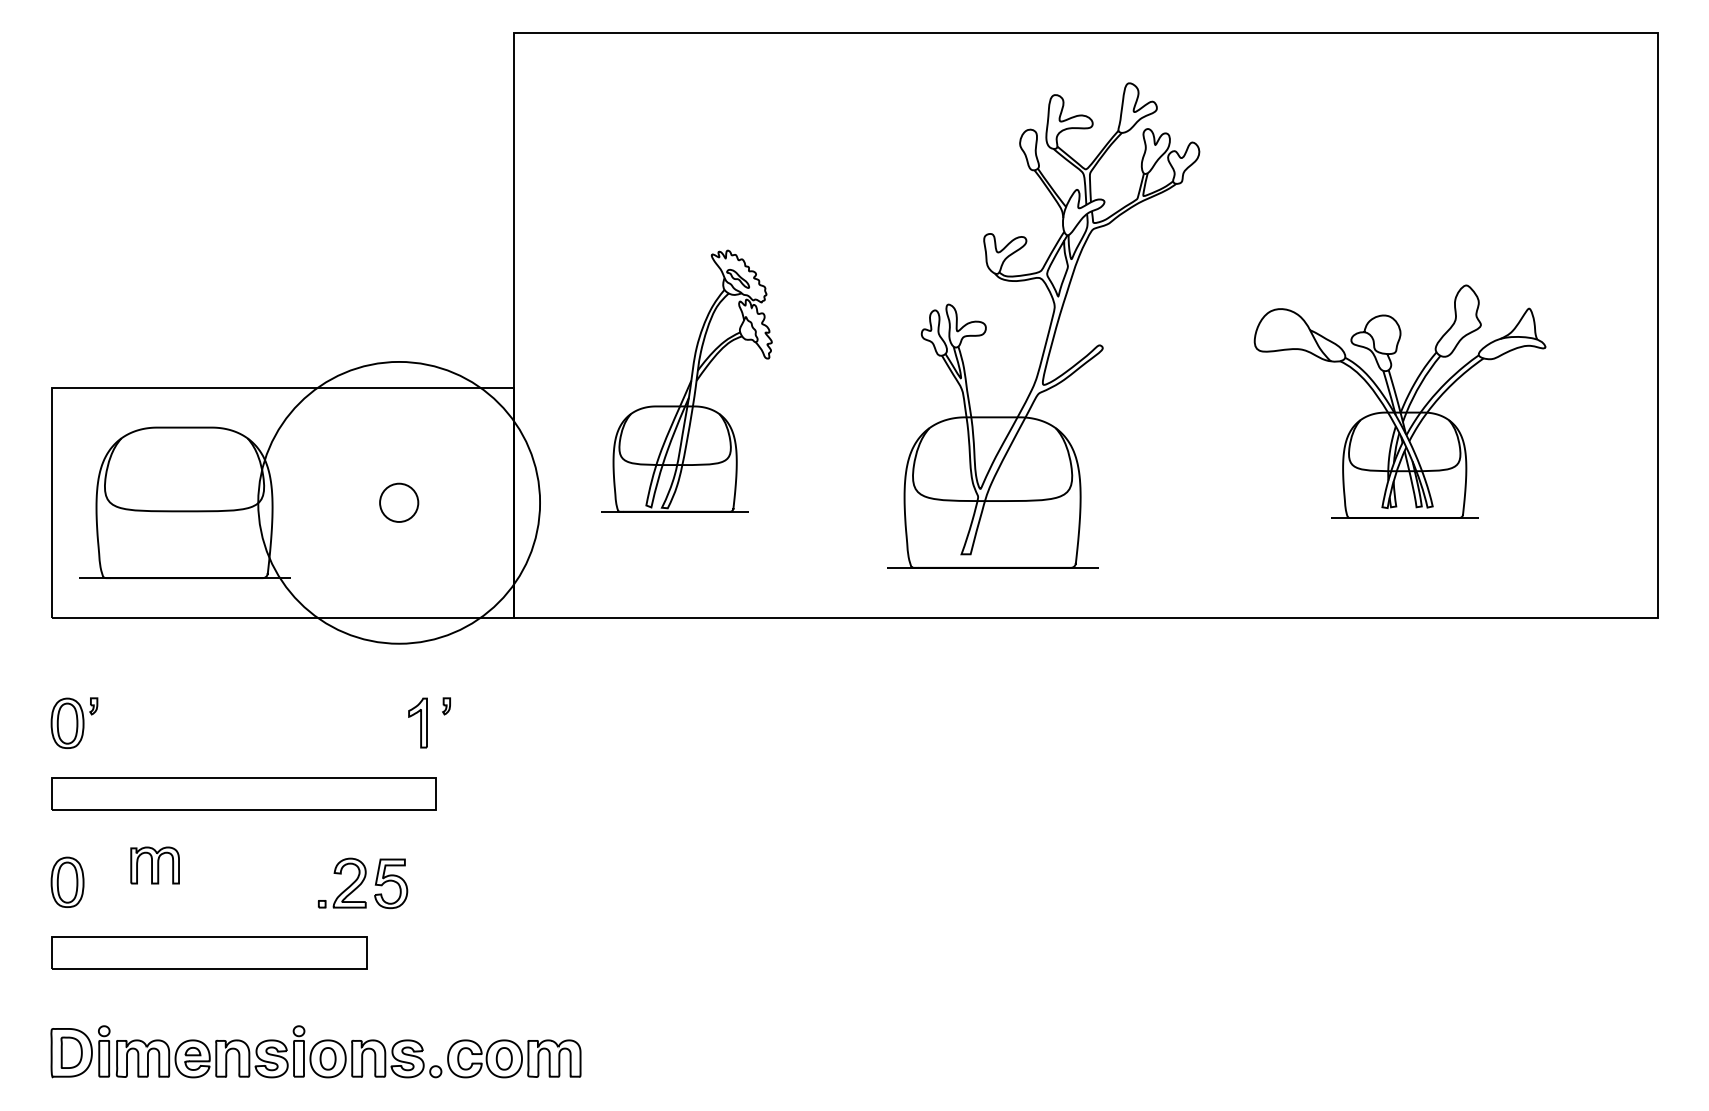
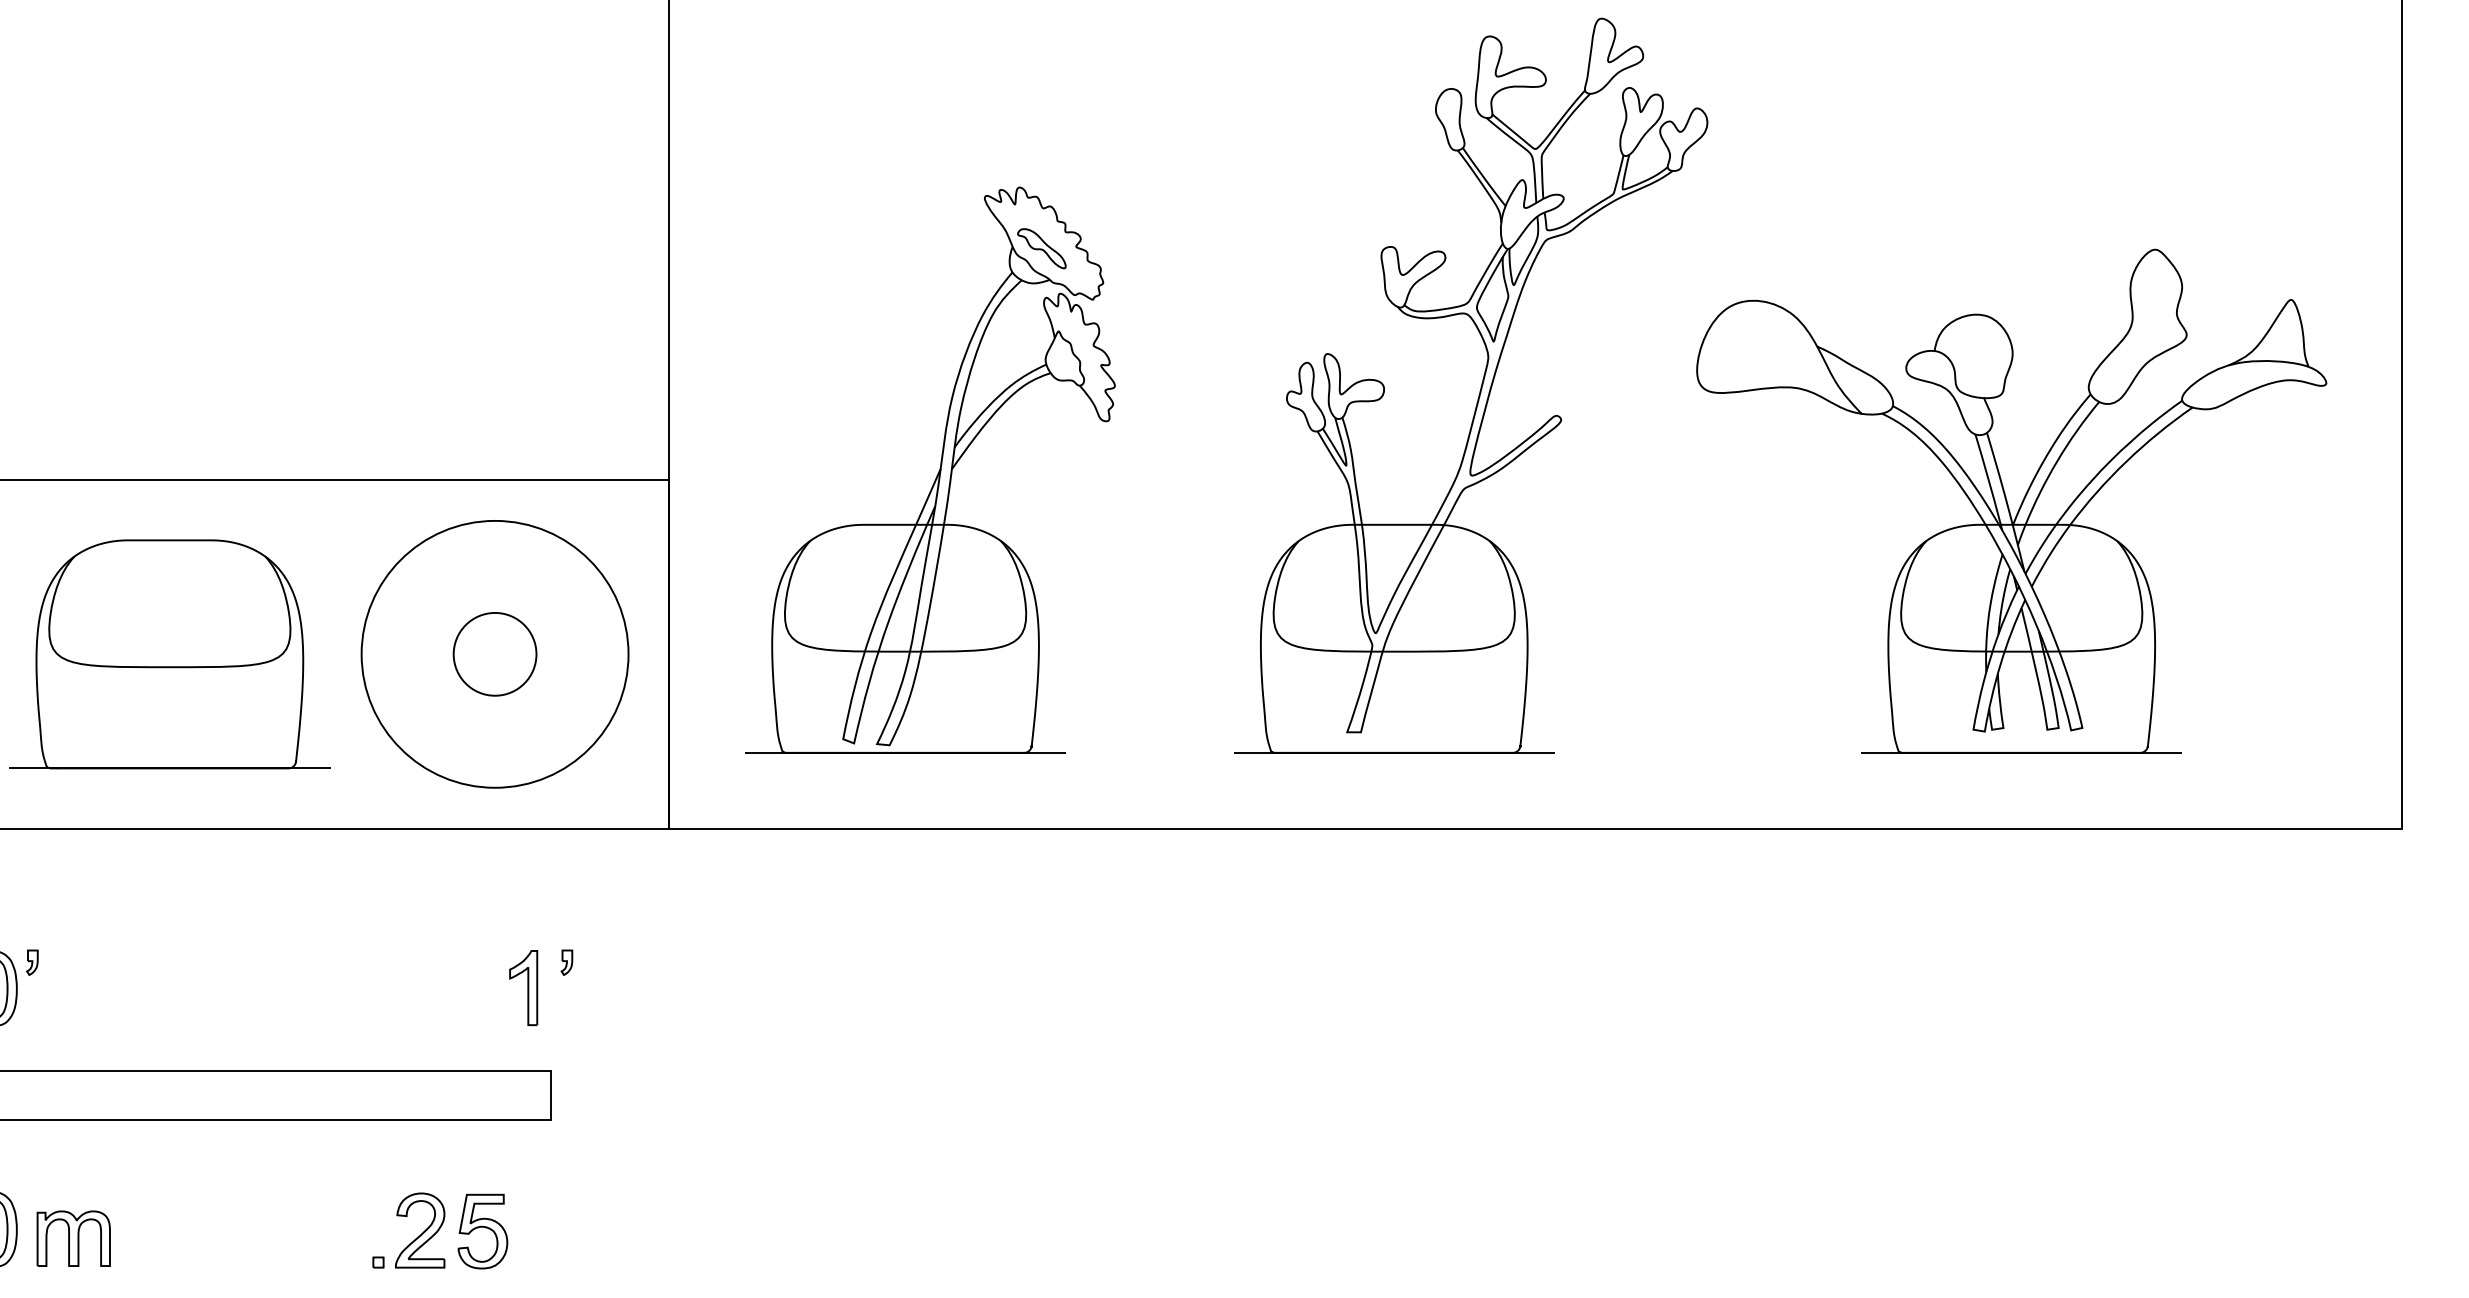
part: (686, 380) -> (930, 468), size x1.43
part: (1399, 401) -> (2010, 500), size x1.43
circle: (398, 502) -> (494, 653), size x1.43
circle: (399, 502) -> (495, 653), size x0.62
part: (154, 865) -> (72, 1238), moved

